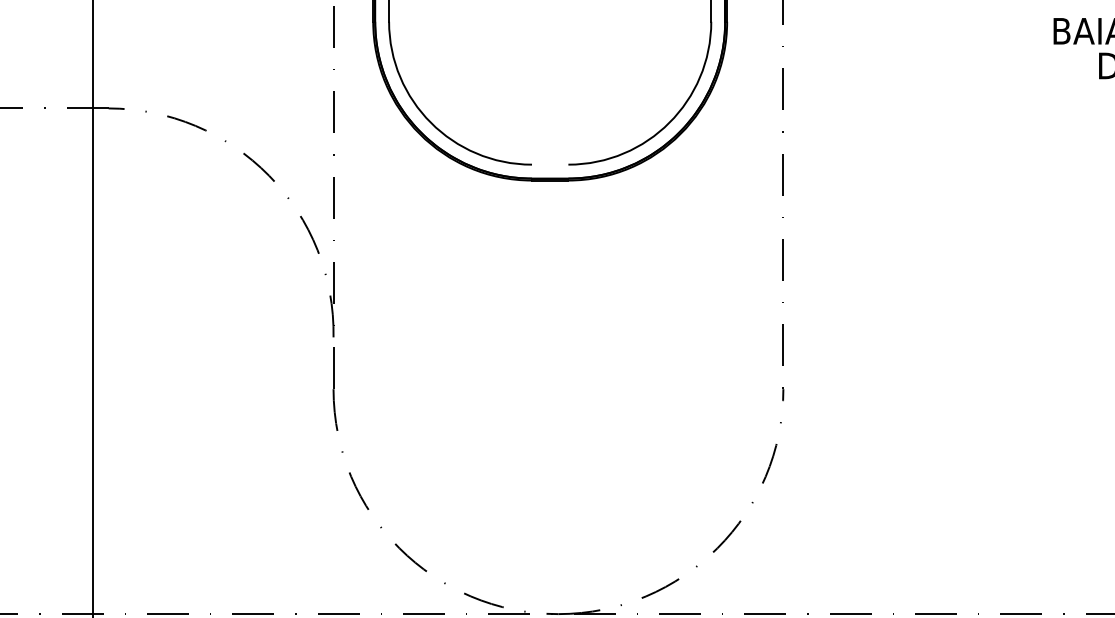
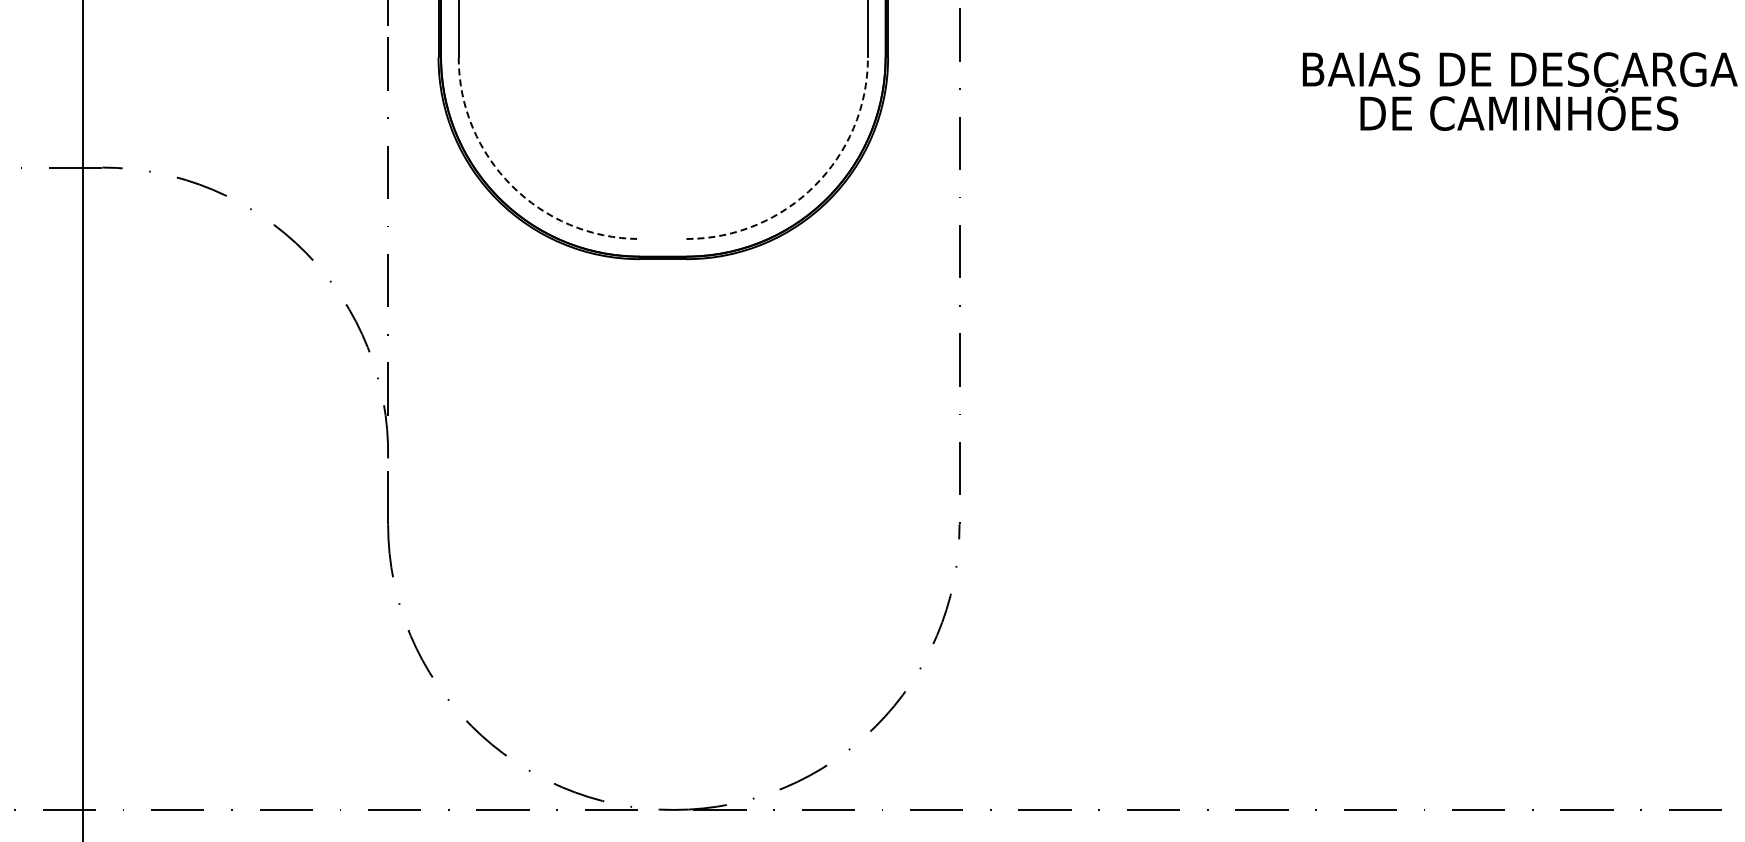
arc: (430, 122) -> (511, 185), solid -> dashed
arc: (669, 122) -> (814, 185), solid -> dashed

